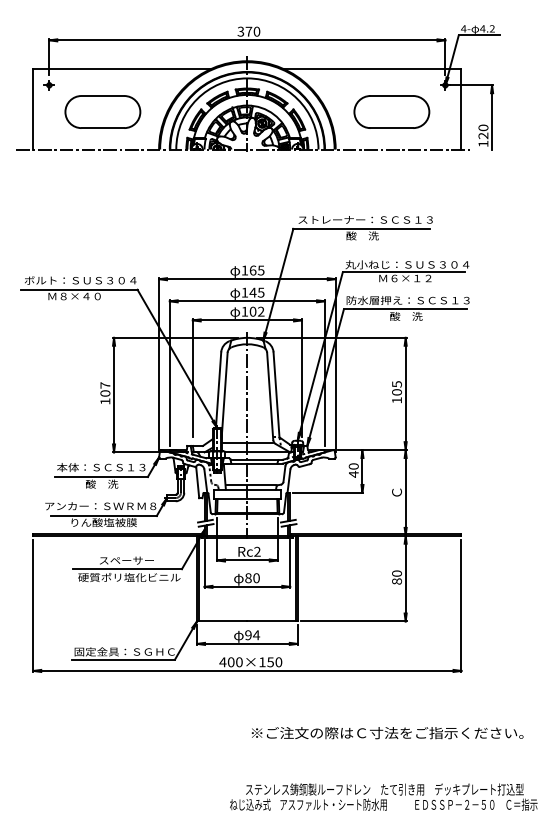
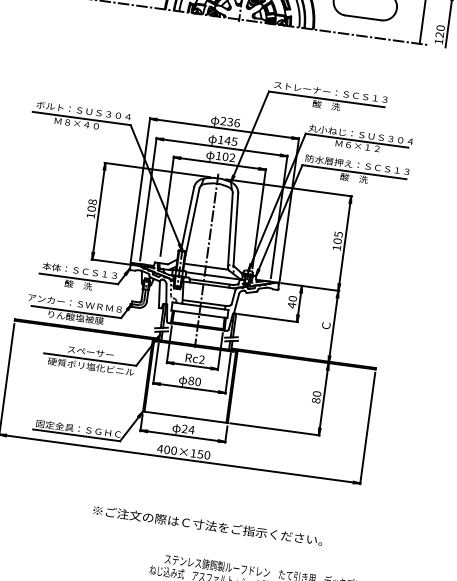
text: (252, 270) -> (229, 122), 165 -> 236
text: (105, 385) -> (92, 202), 107 -> 108
text: (248, 635) -> (184, 429), 94 -> 24
text: (387, 733) -> (207, 525), moved

